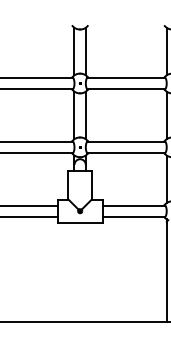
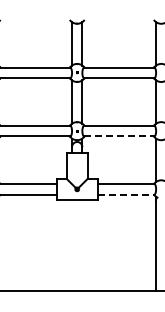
line: (126, 153) -> (119, 136), solid -> dashed
line: (134, 216) -> (126, 194), solid -> dashed

